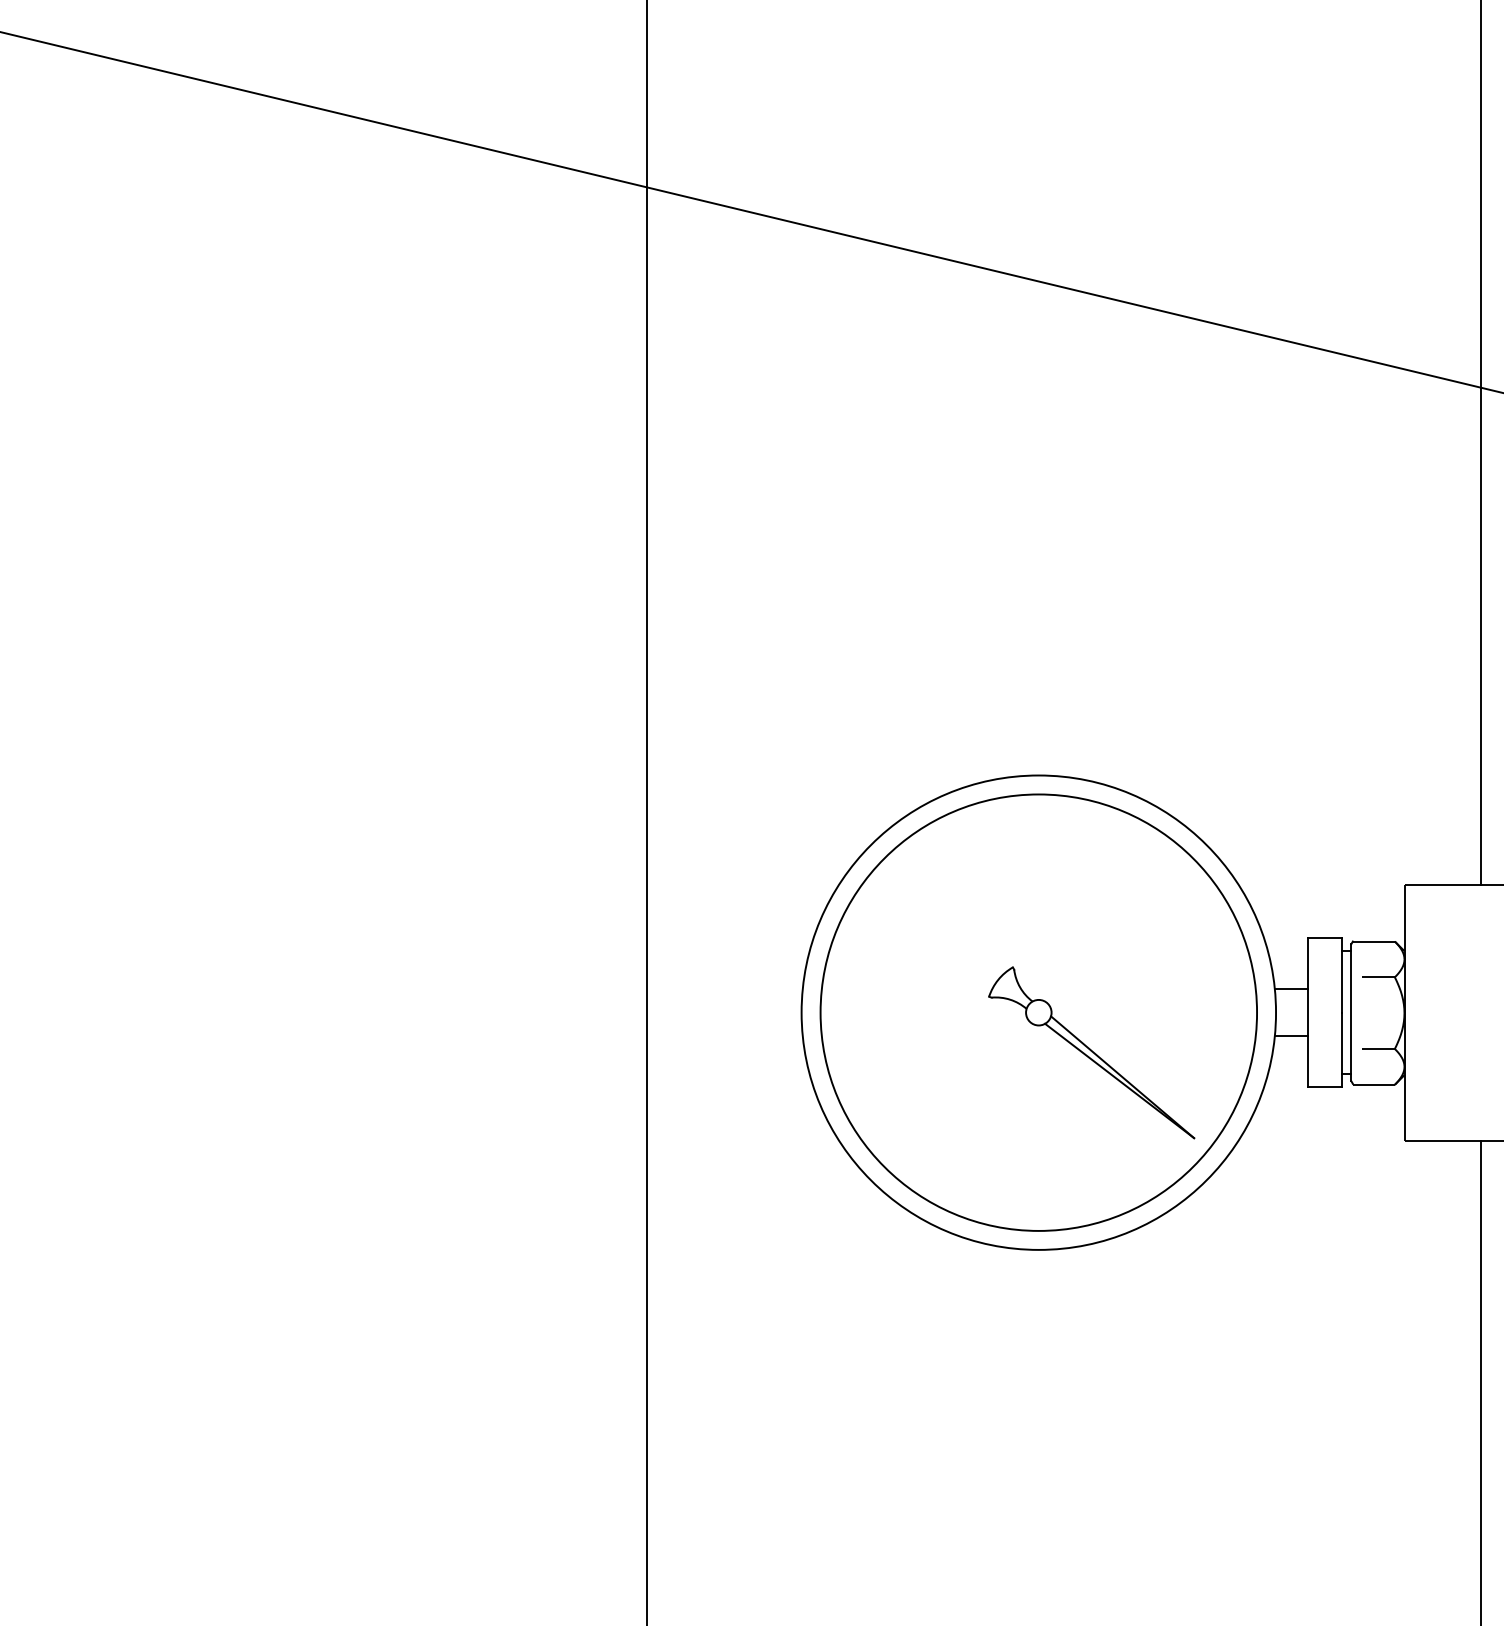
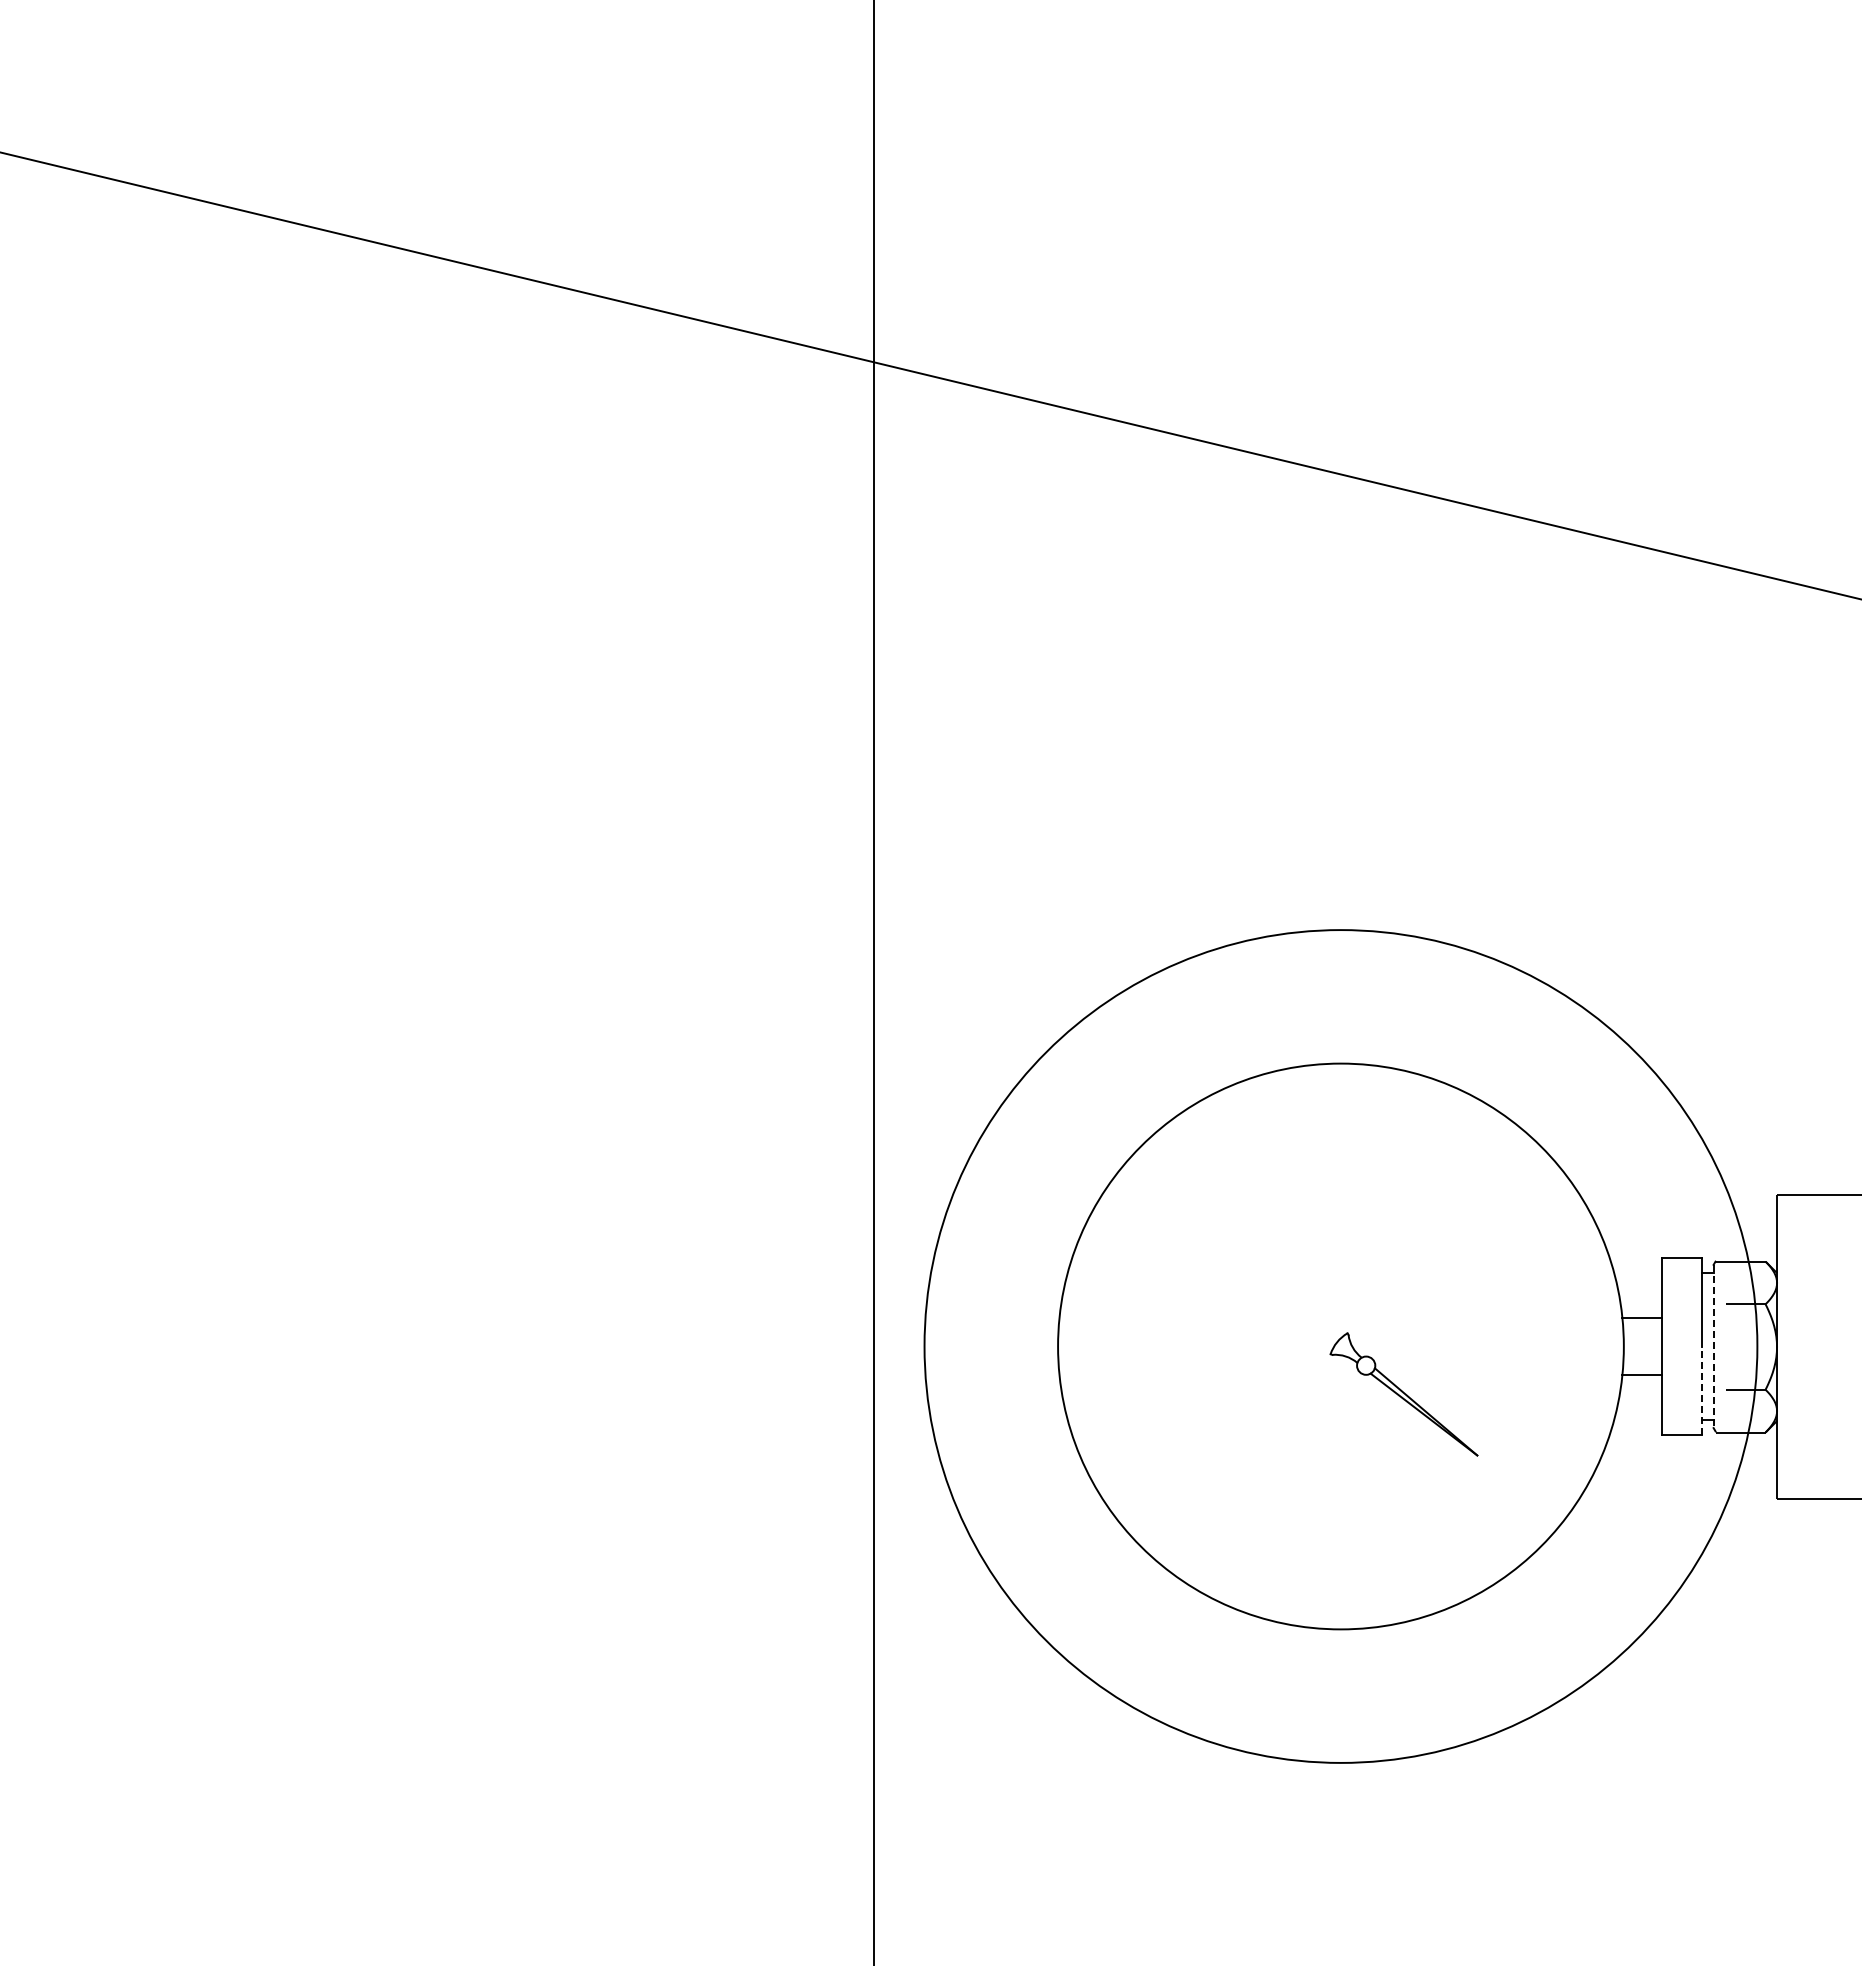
circle: (1038, 1012) -> (1340, 1346), size x1.6
line: (1351, 1012) -> (1713, 1346), solid -> dashed
line: (1341, 1049) -> (1702, 1390), solid -> dashed
part: (1091, 1052) -> (1403, 1394), size x0.6

